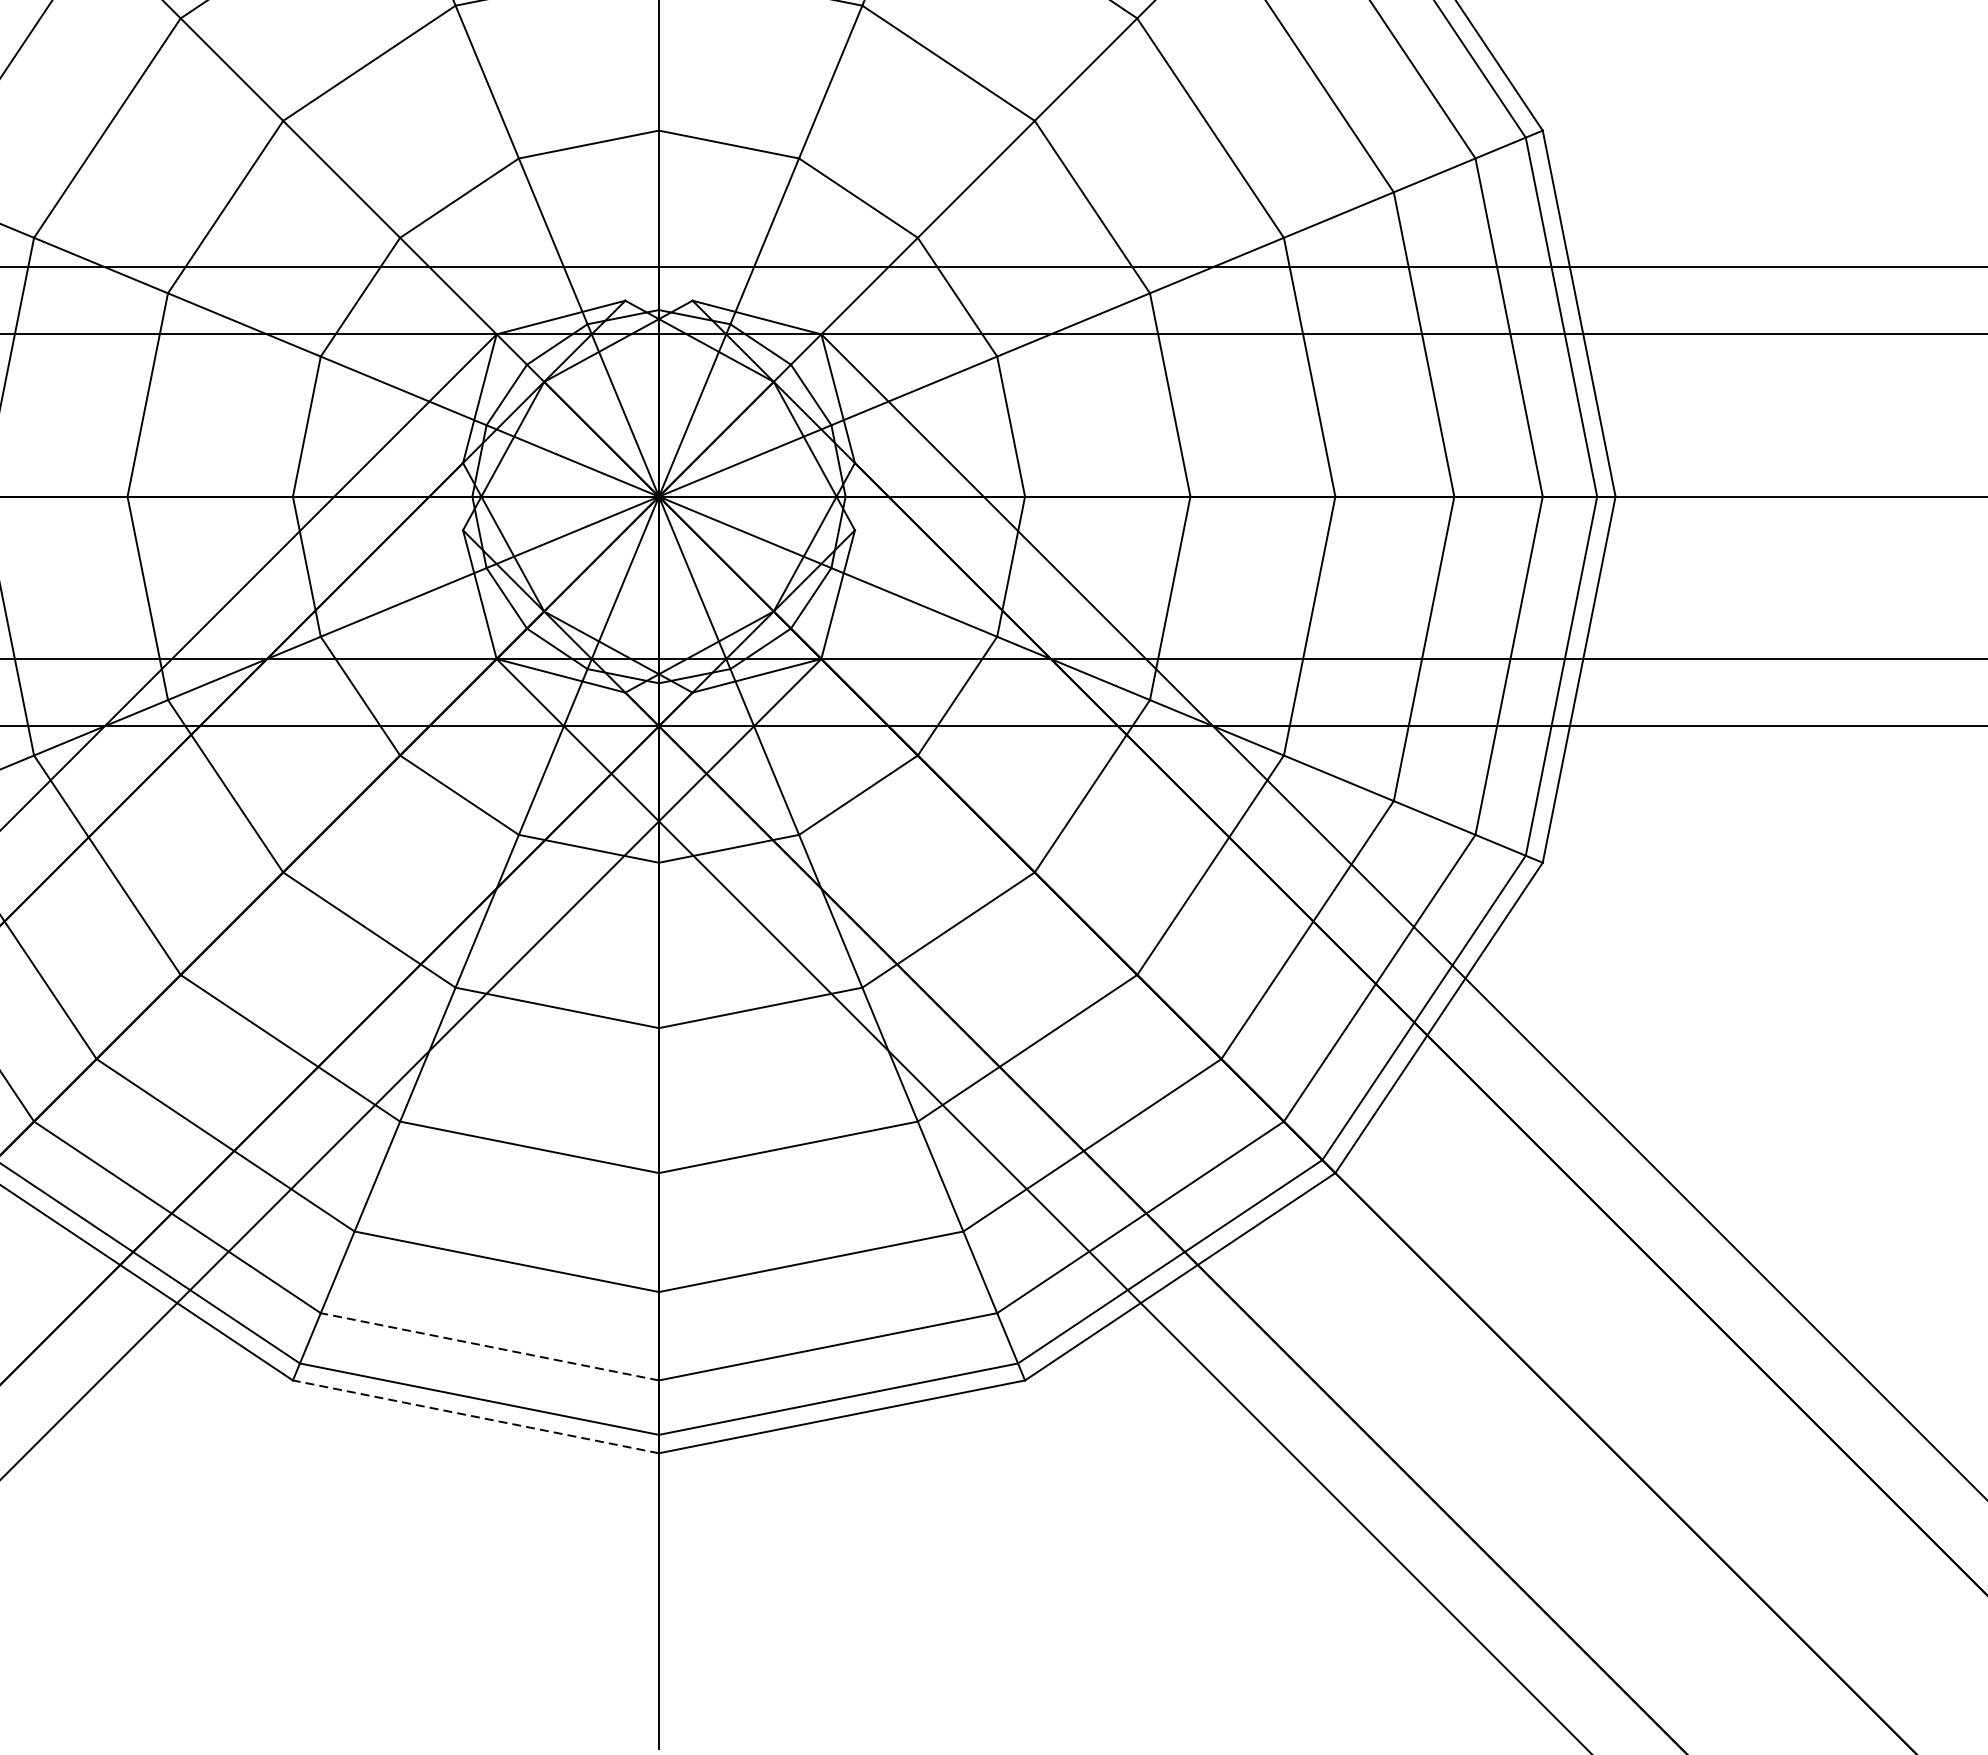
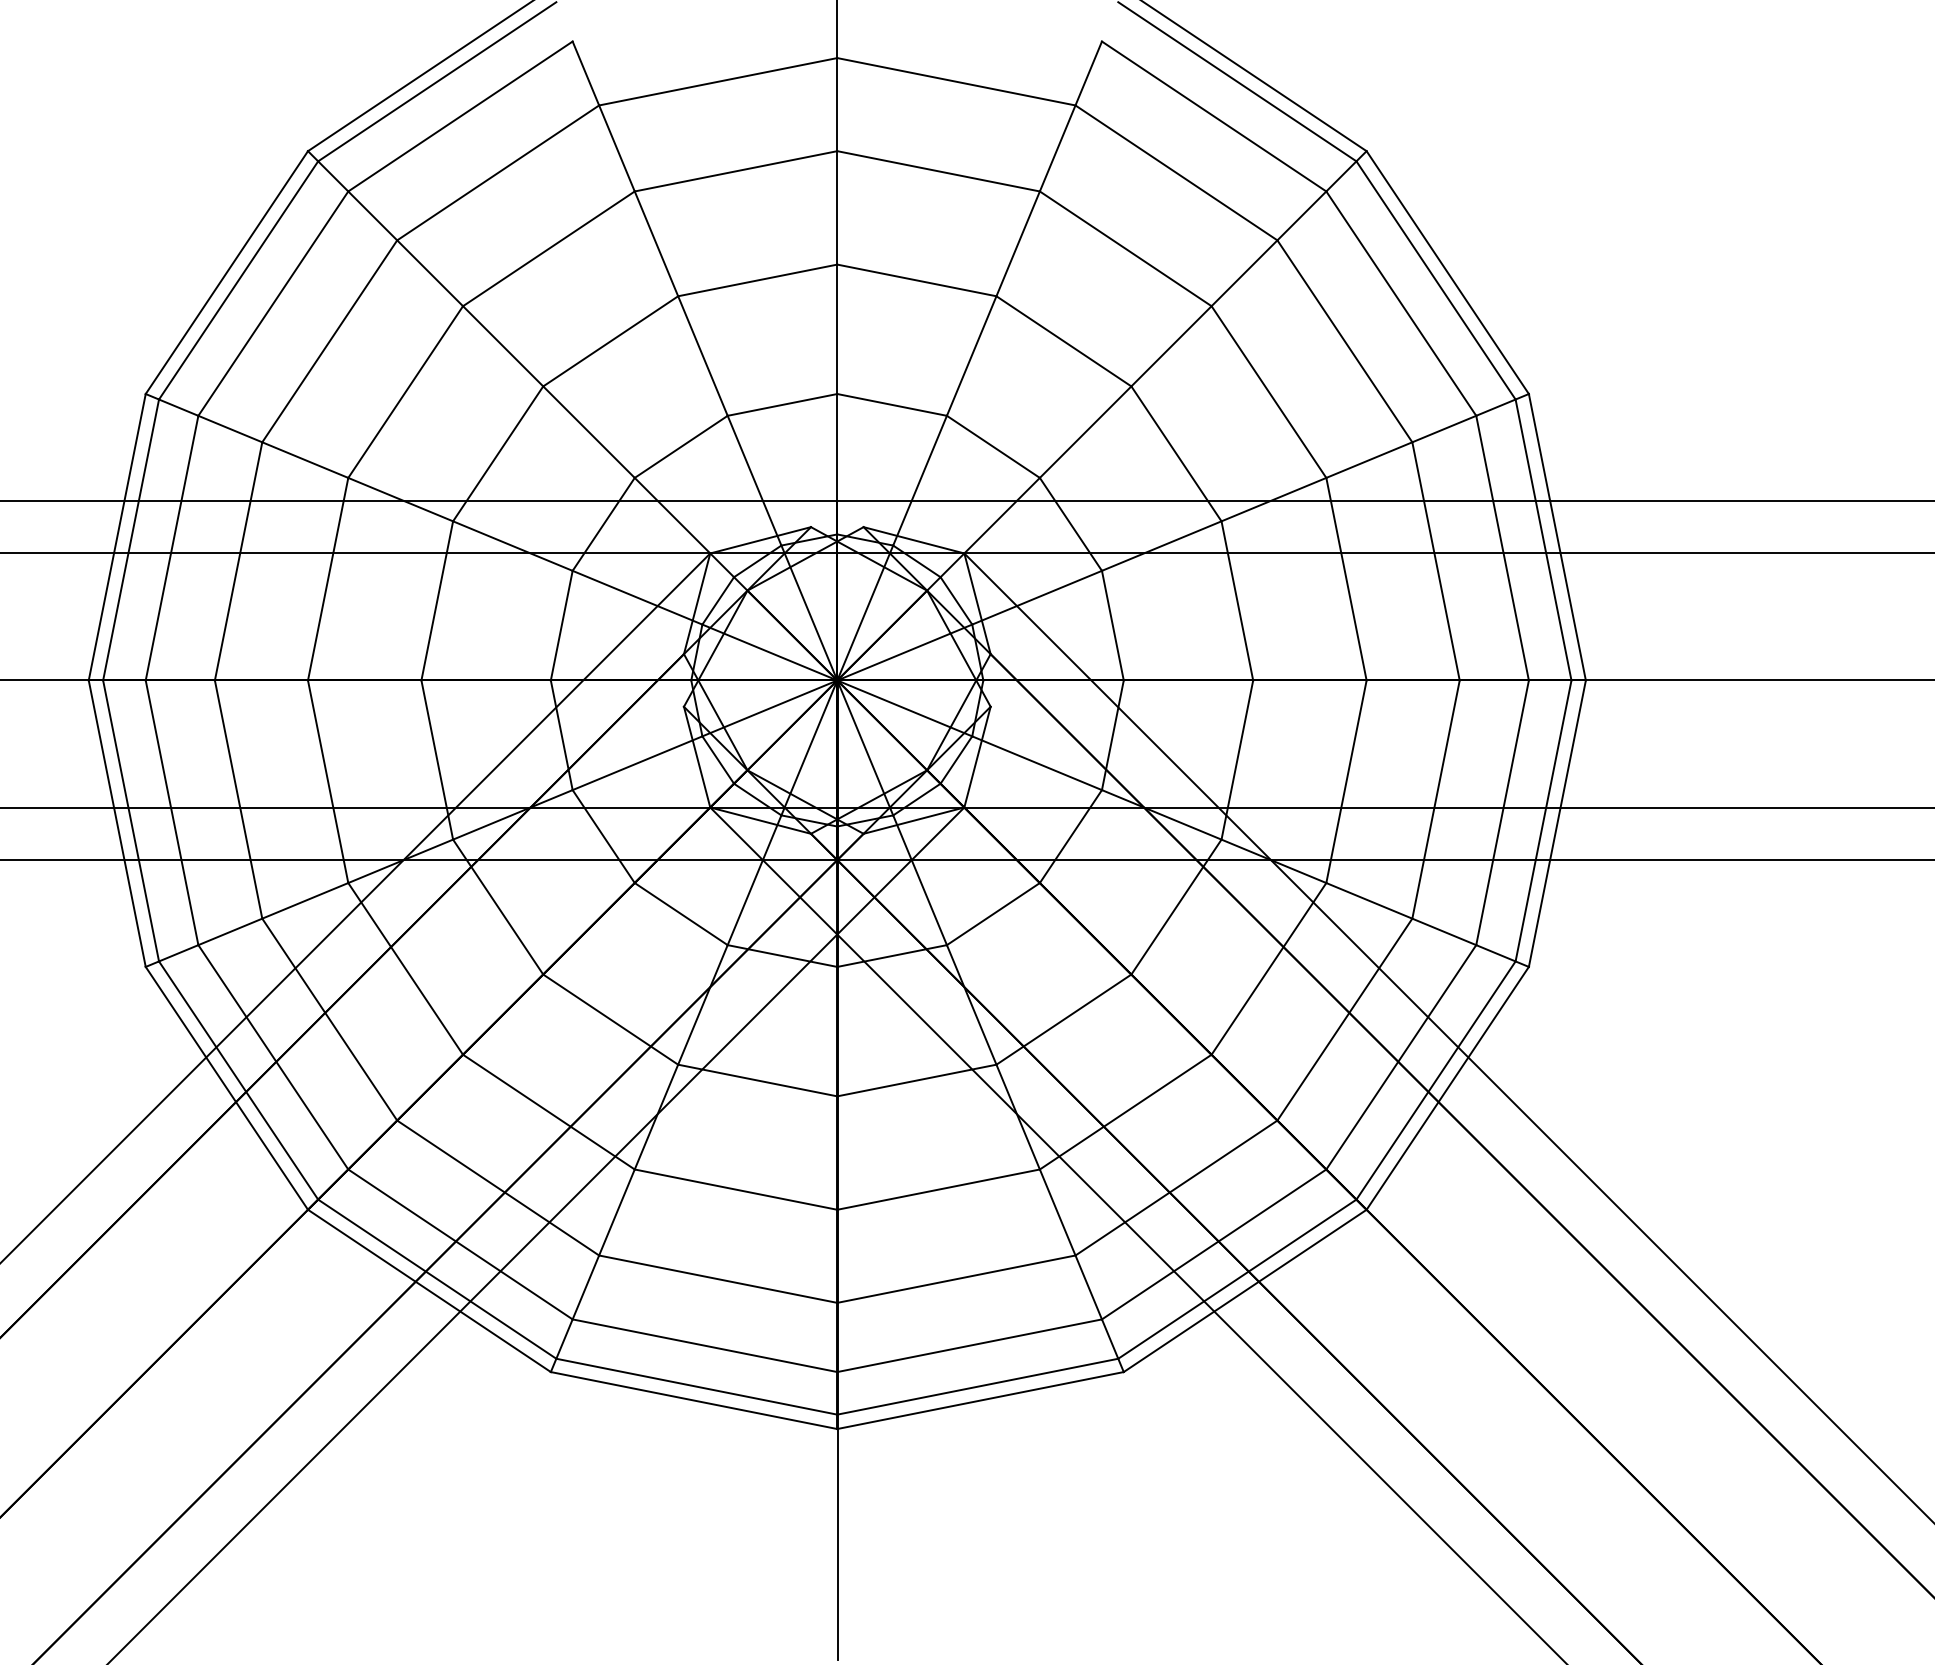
line: (489, 1346) -> (704, 1345), dashed -> solid
line: (475, 1416) -> (693, 1400), dashed -> solid

